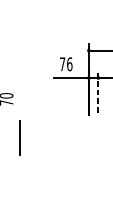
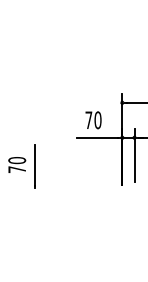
text: (69, 63) -> (97, 119), 76 -> 70
line: (98, 91) -> (134, 154), dashed -> solid
line: (20, 138) -> (34, 166), moved

